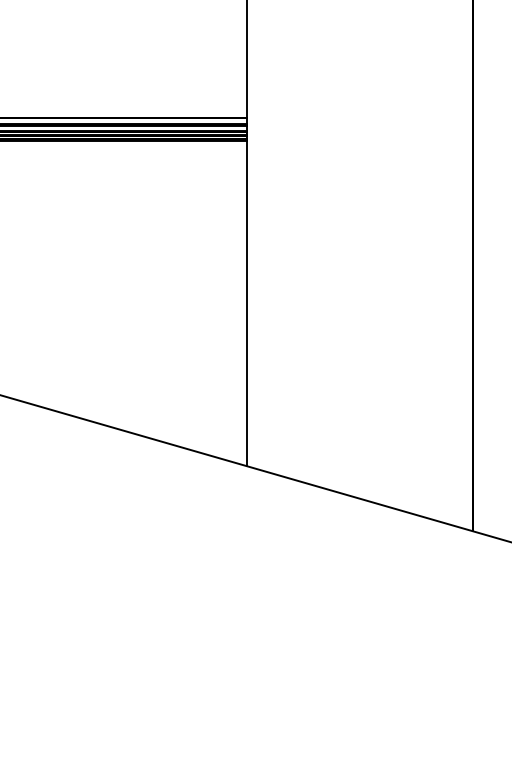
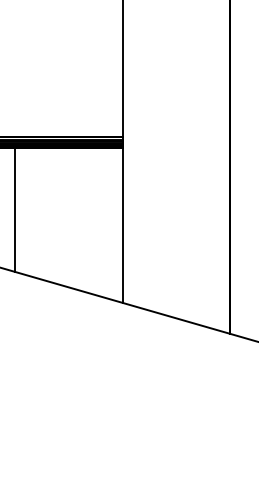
line: (21, 269) -> (15, 209), added

